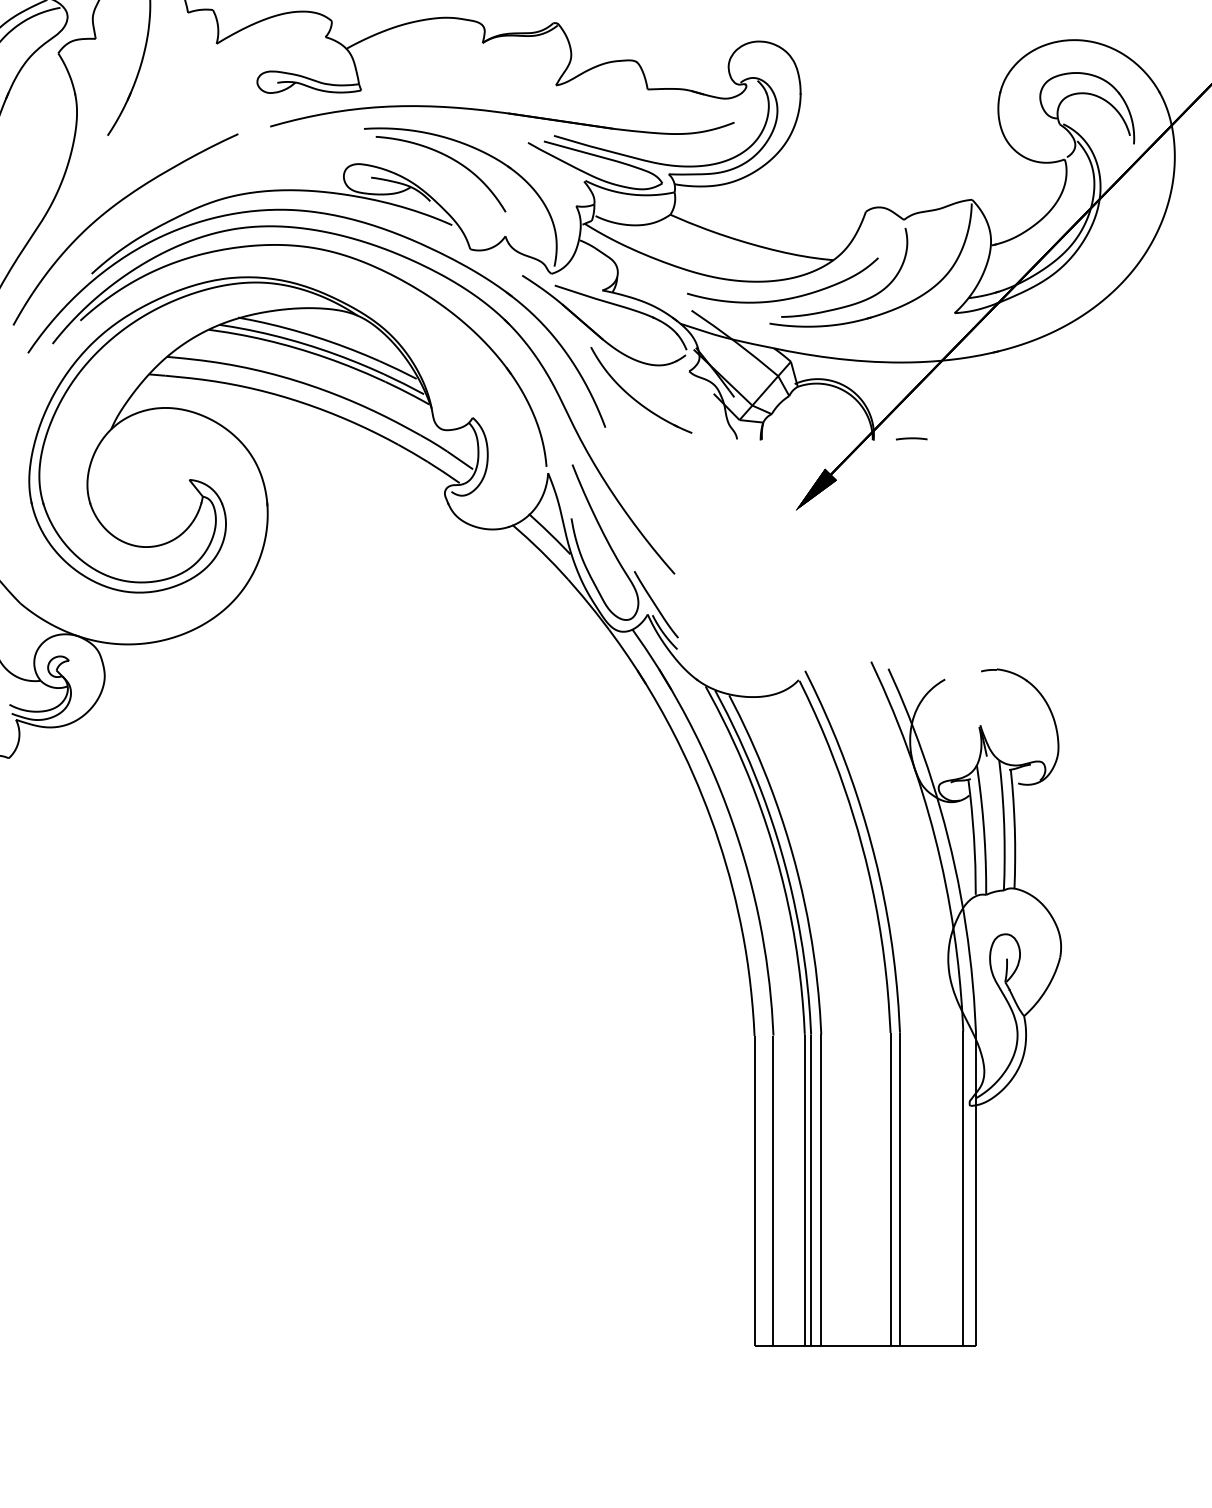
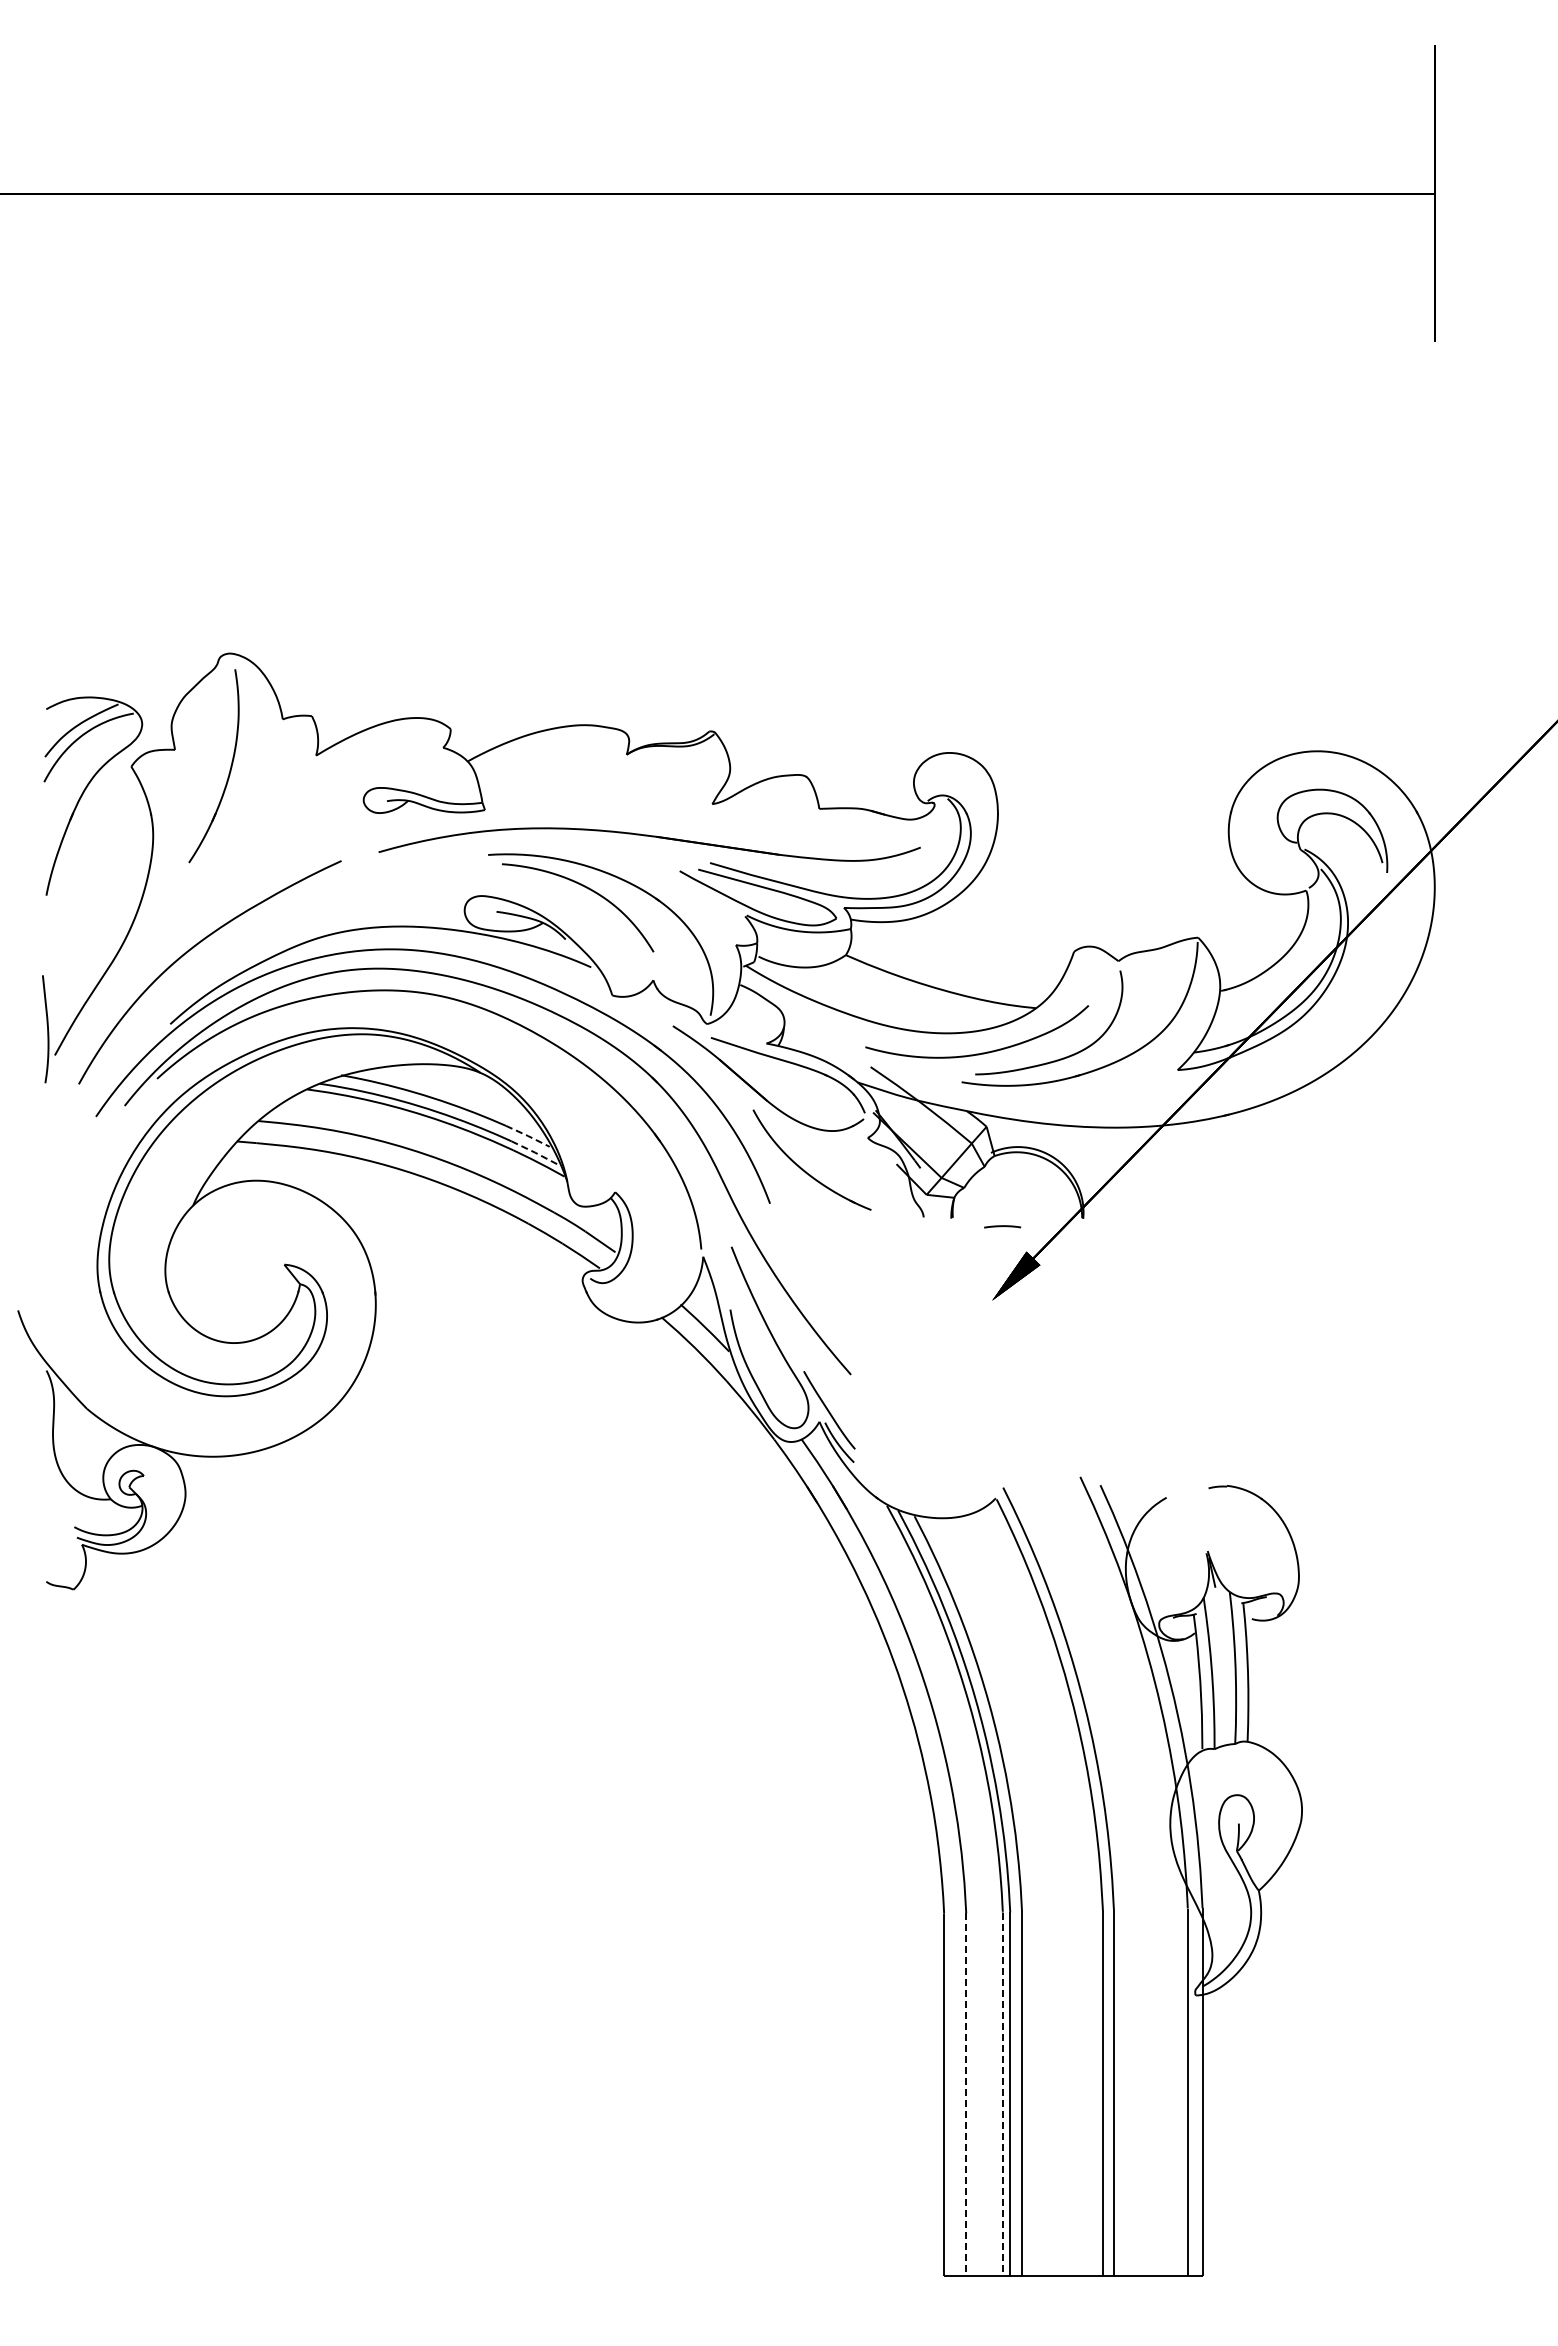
line: (398, 370) -> (528, 1136), solid -> dashed
line: (404, 383) -> (535, 1152), solid -> dashed
line: (911, 438) -> (1002, 1226), moved
line: (804, 1190) -> (1002, 2094), solid -> dashed
line: (773, 1191) -> (966, 2095), solid -> dashed

